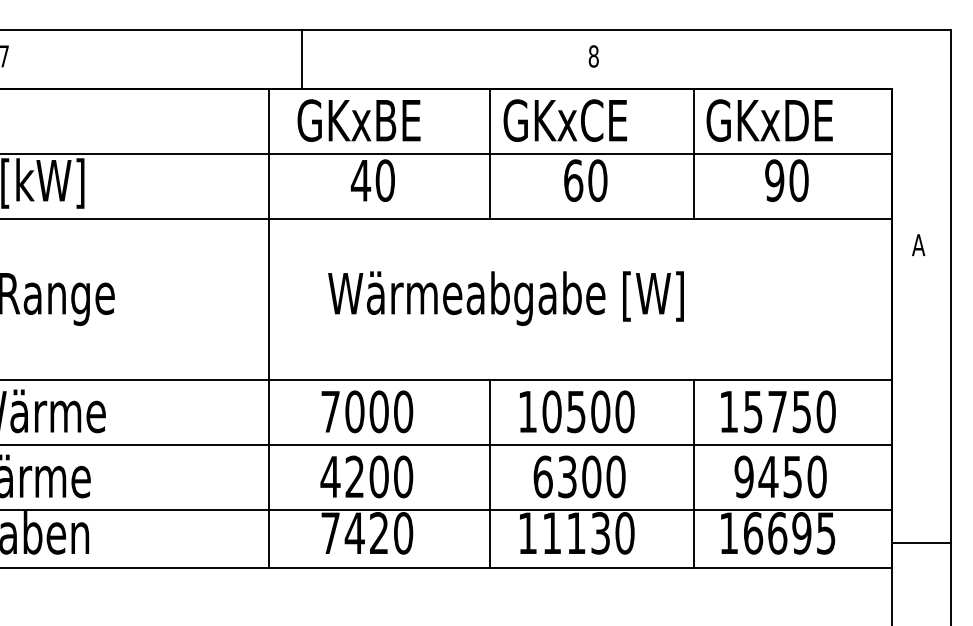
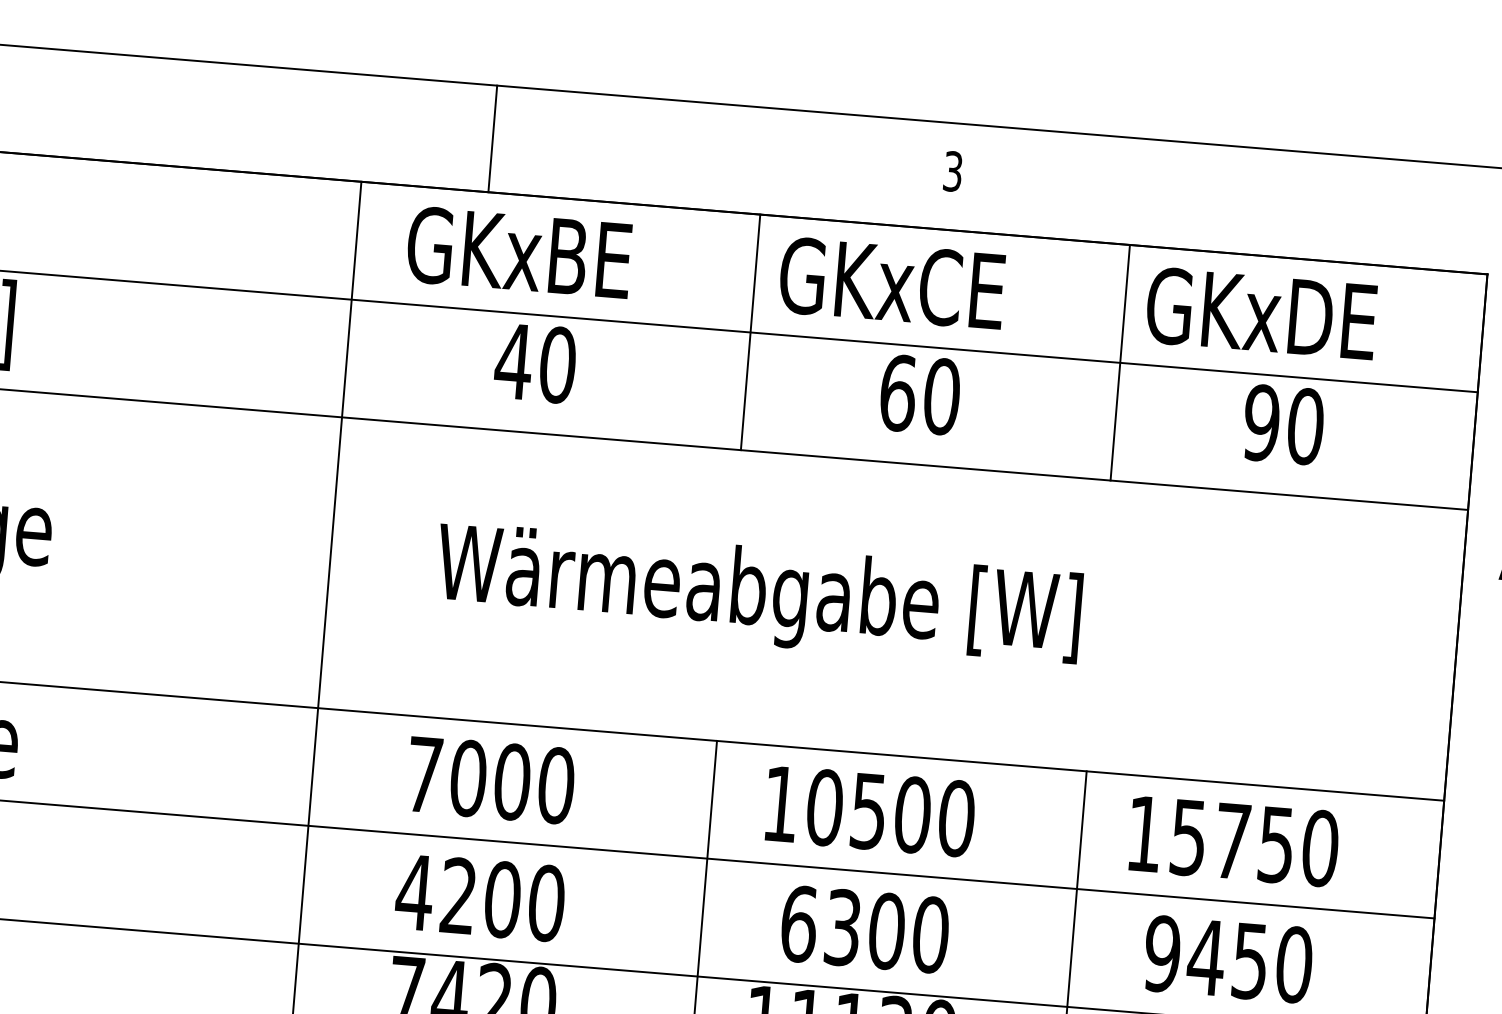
text: (593, 56) -> (952, 171), 8 -> 3
line: (302, 58) -> (493, 137), moved

